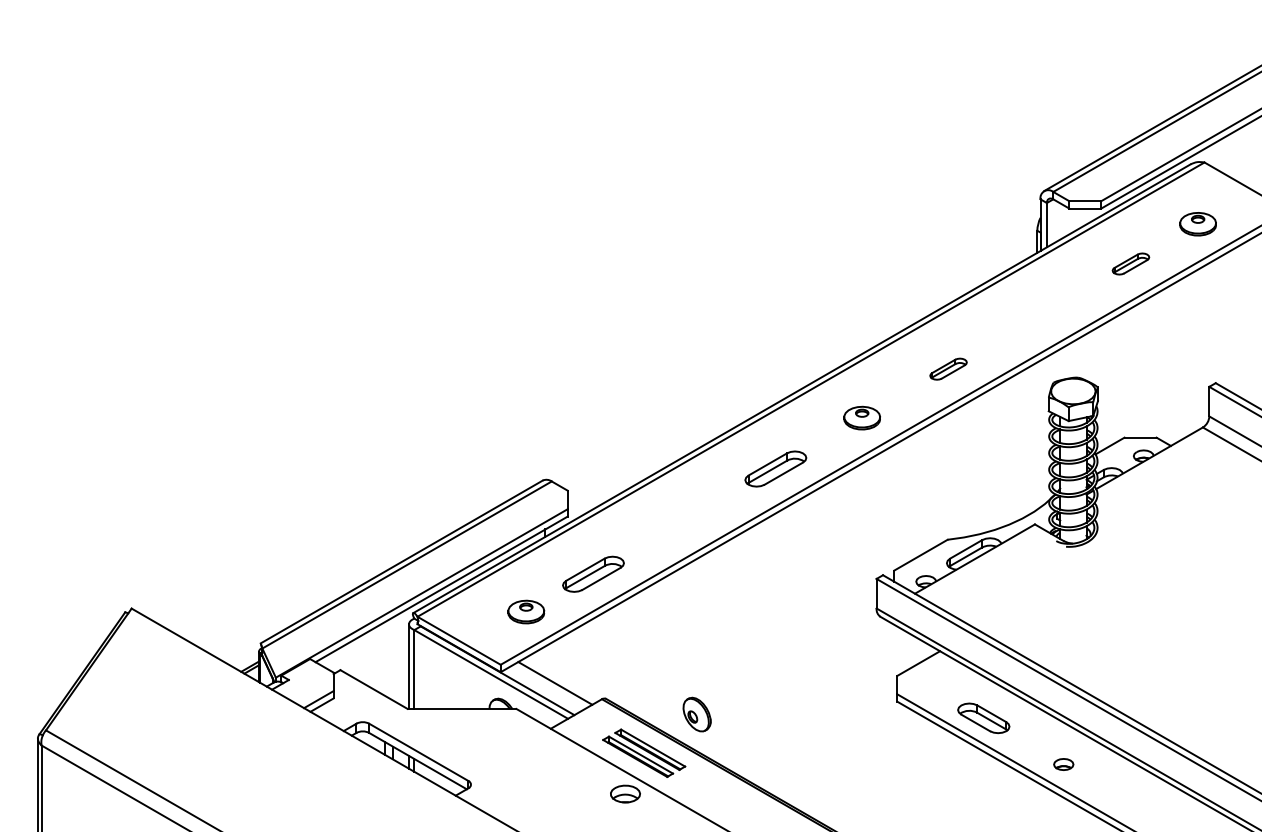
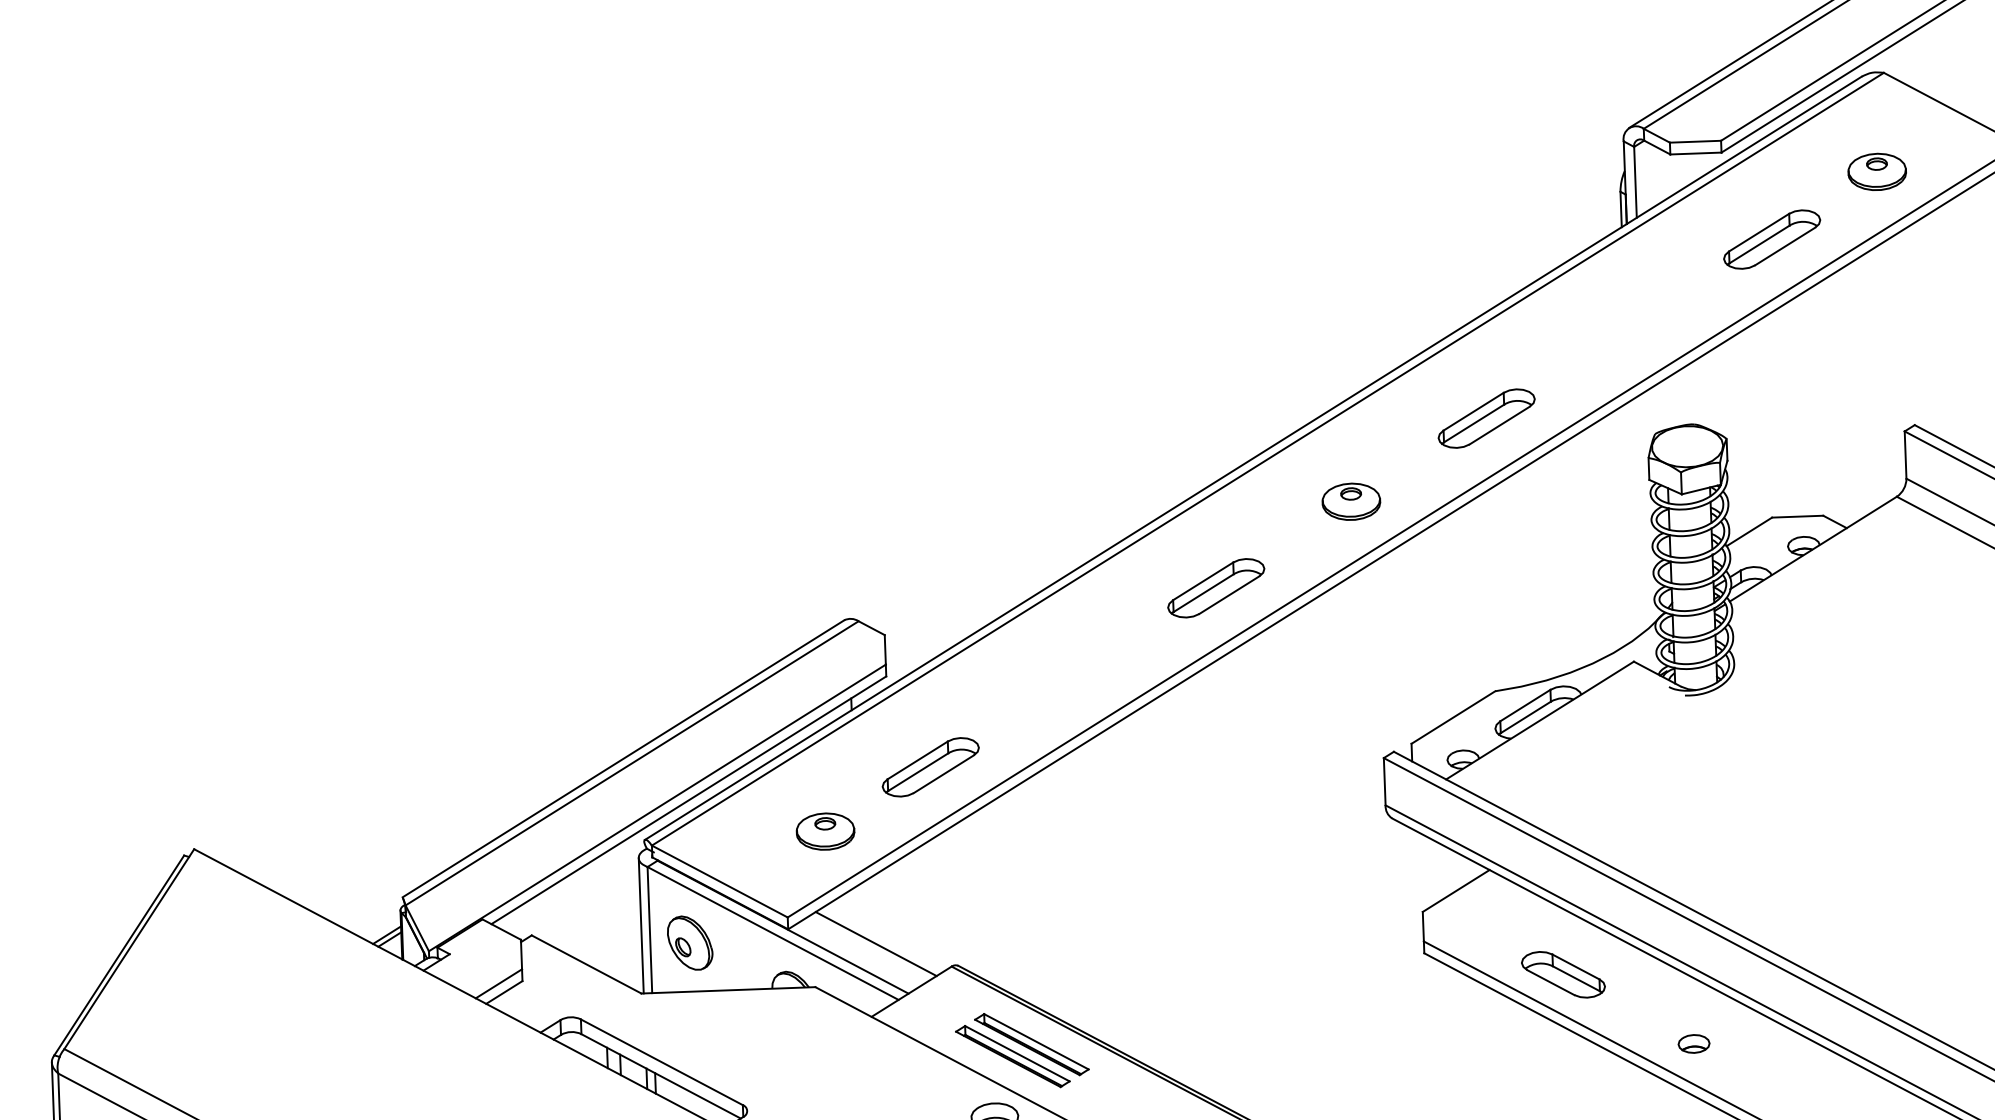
part: (1130, 263) -> (1771, 238), size x1.67
part: (948, 368) -> (1486, 417), size x1.67
part: (696, 714) -> (689, 943), moved

